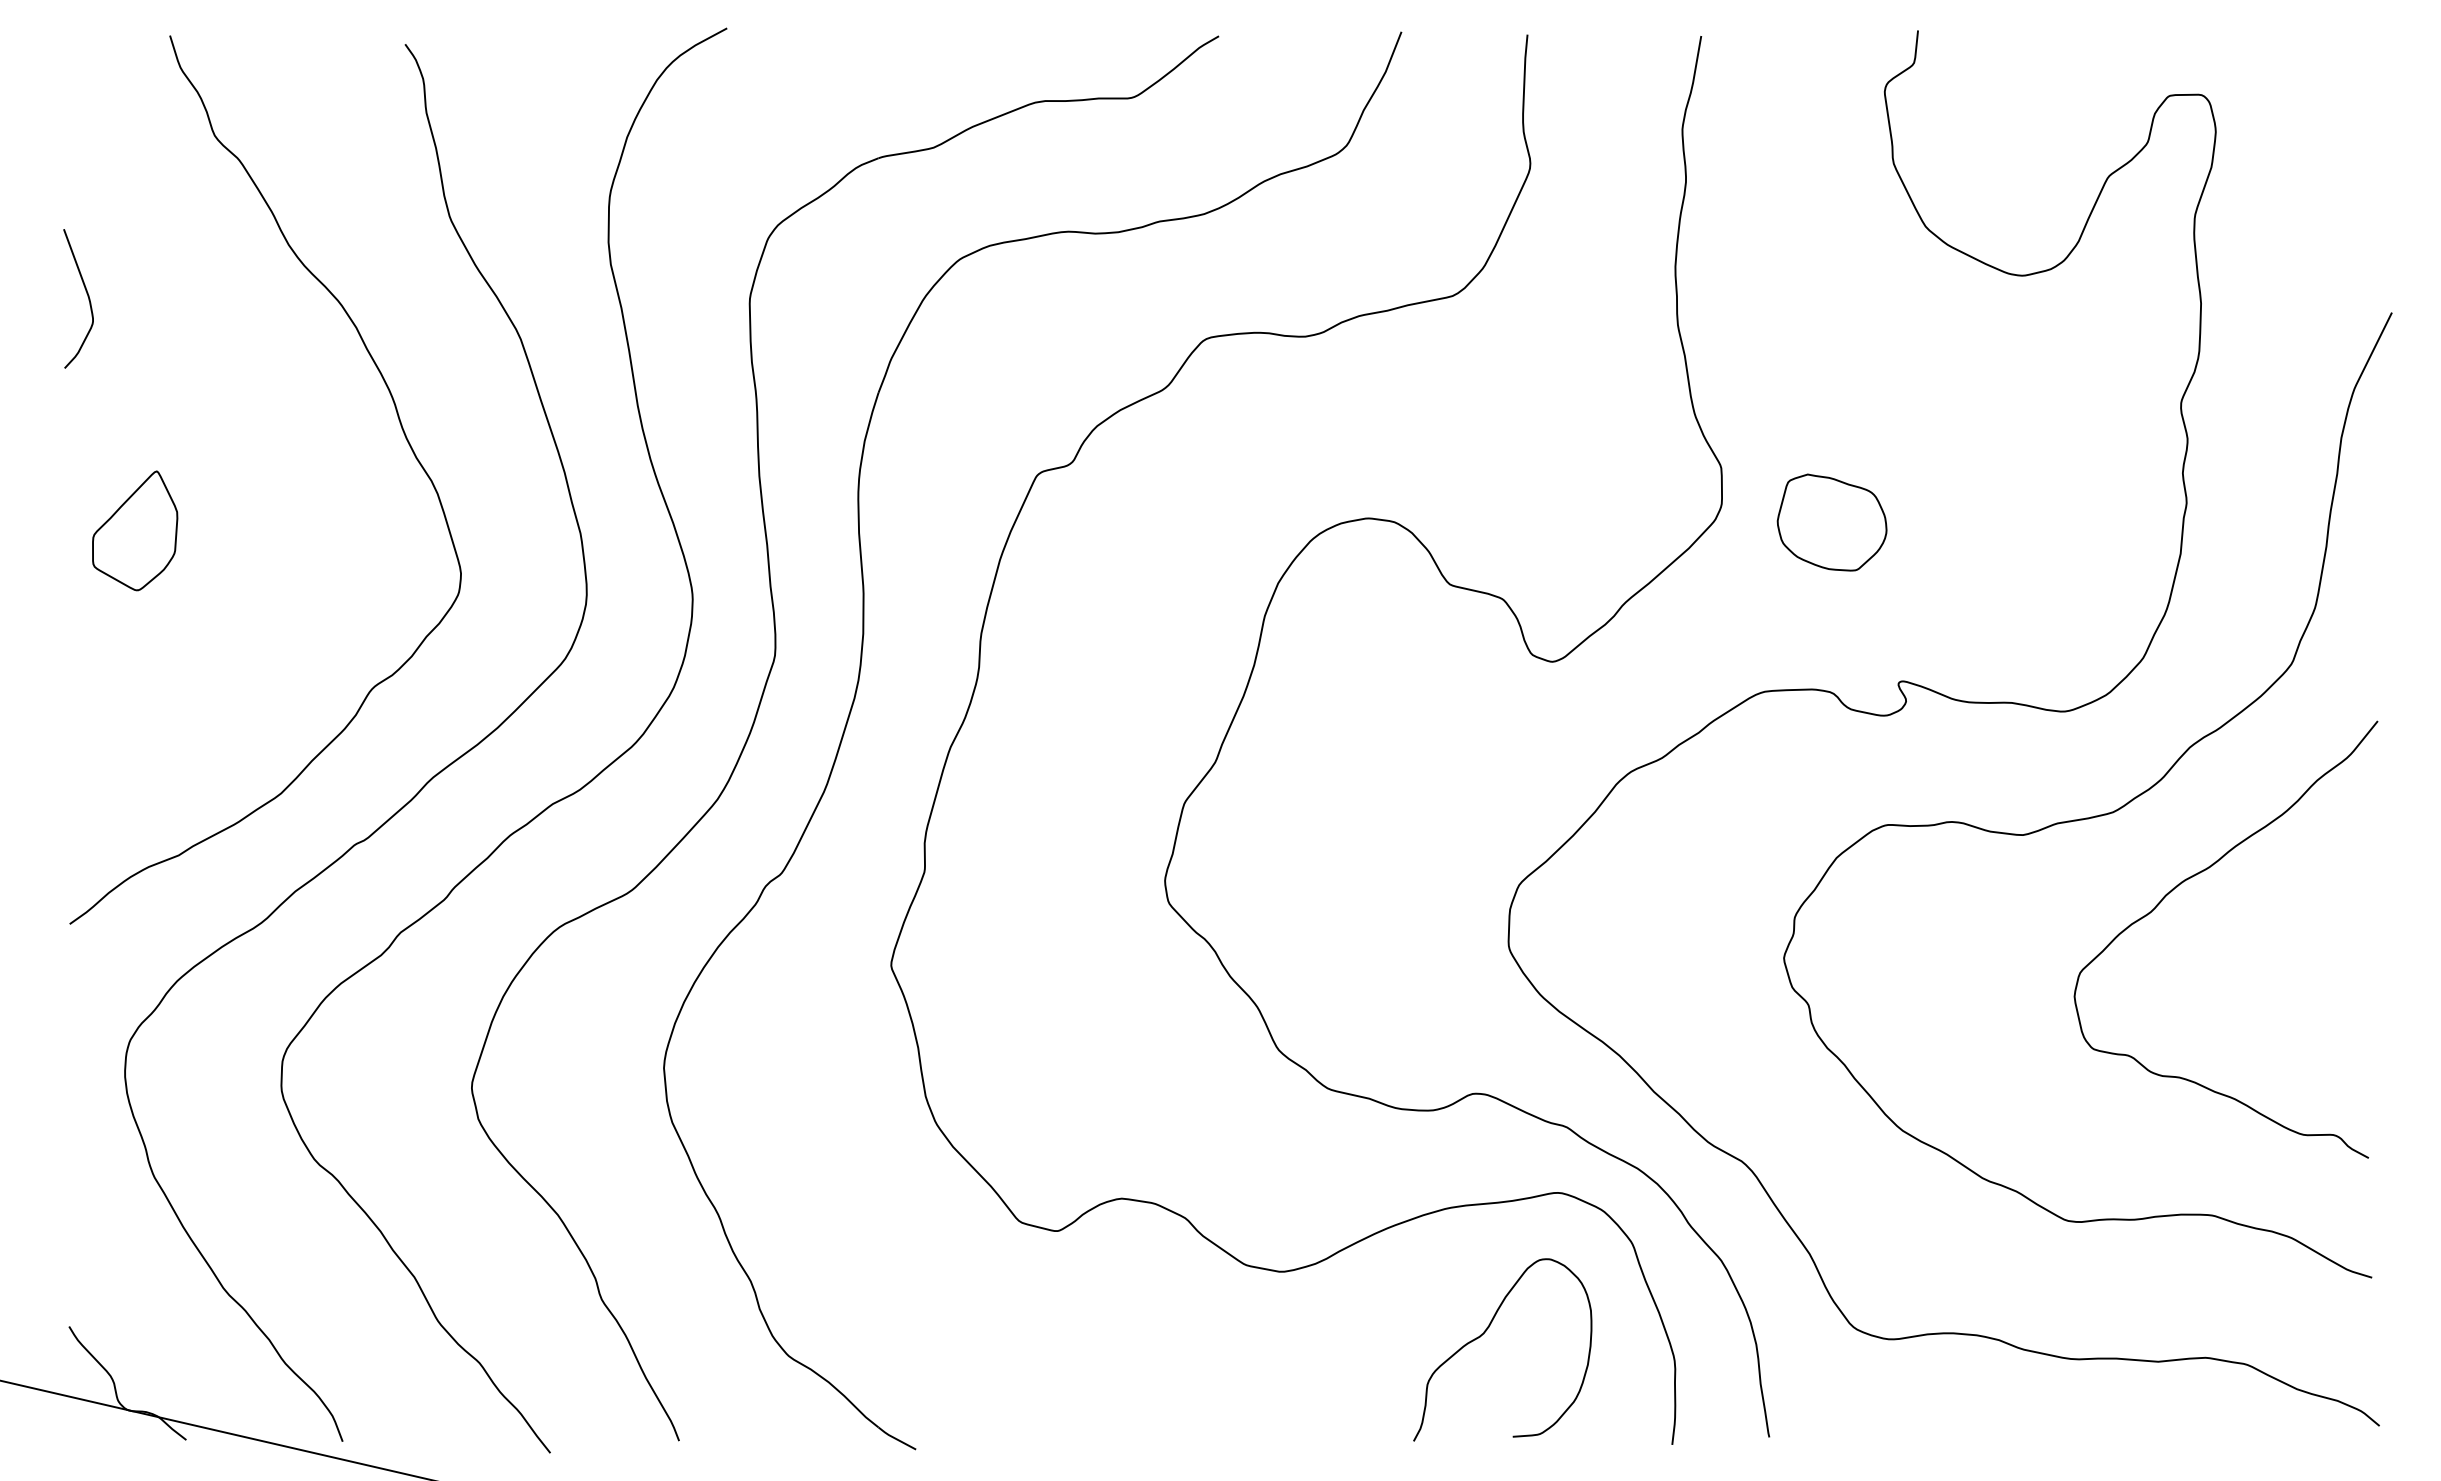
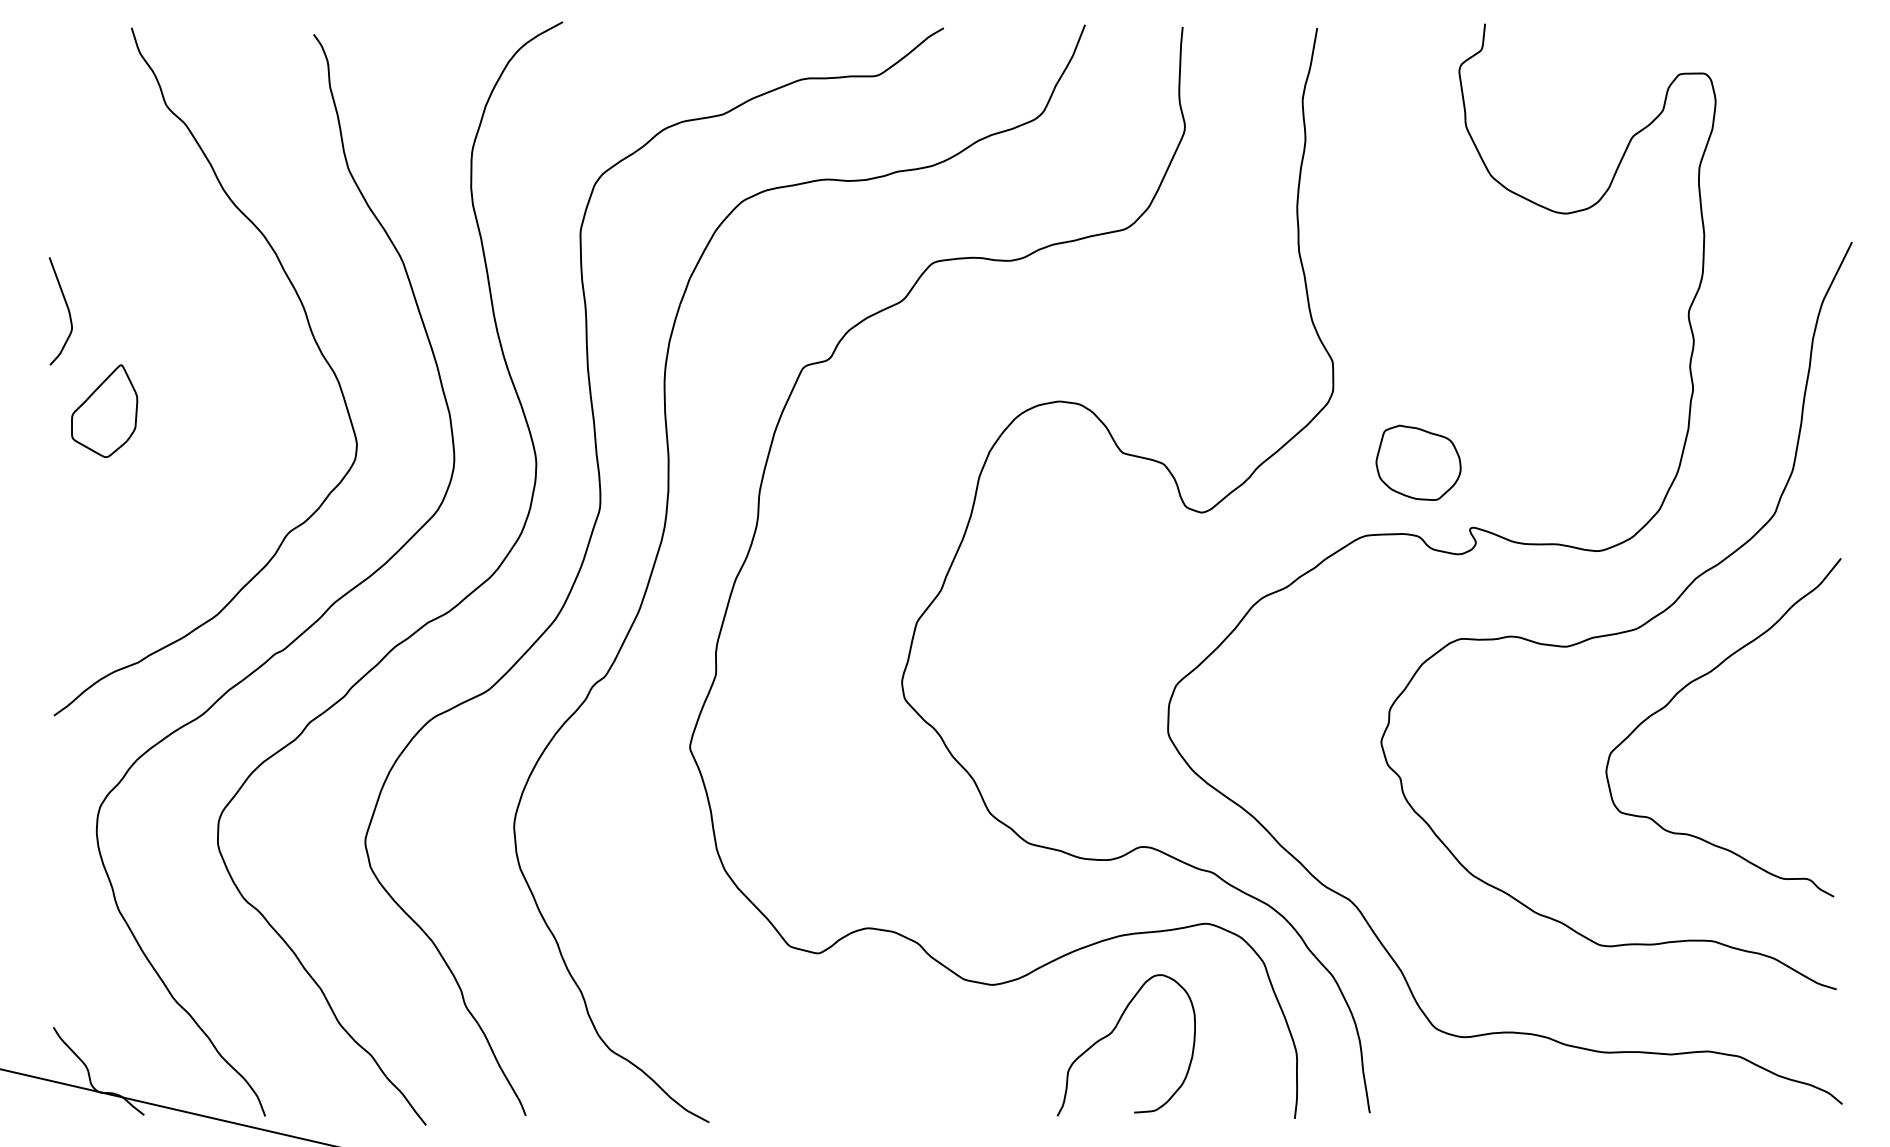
curve: (87, 296) -> (67, 309), moved
part: (1831, 522) -> (1418, 462), moved
curve: (1485, 1332) -> (1113, 1031), moved

